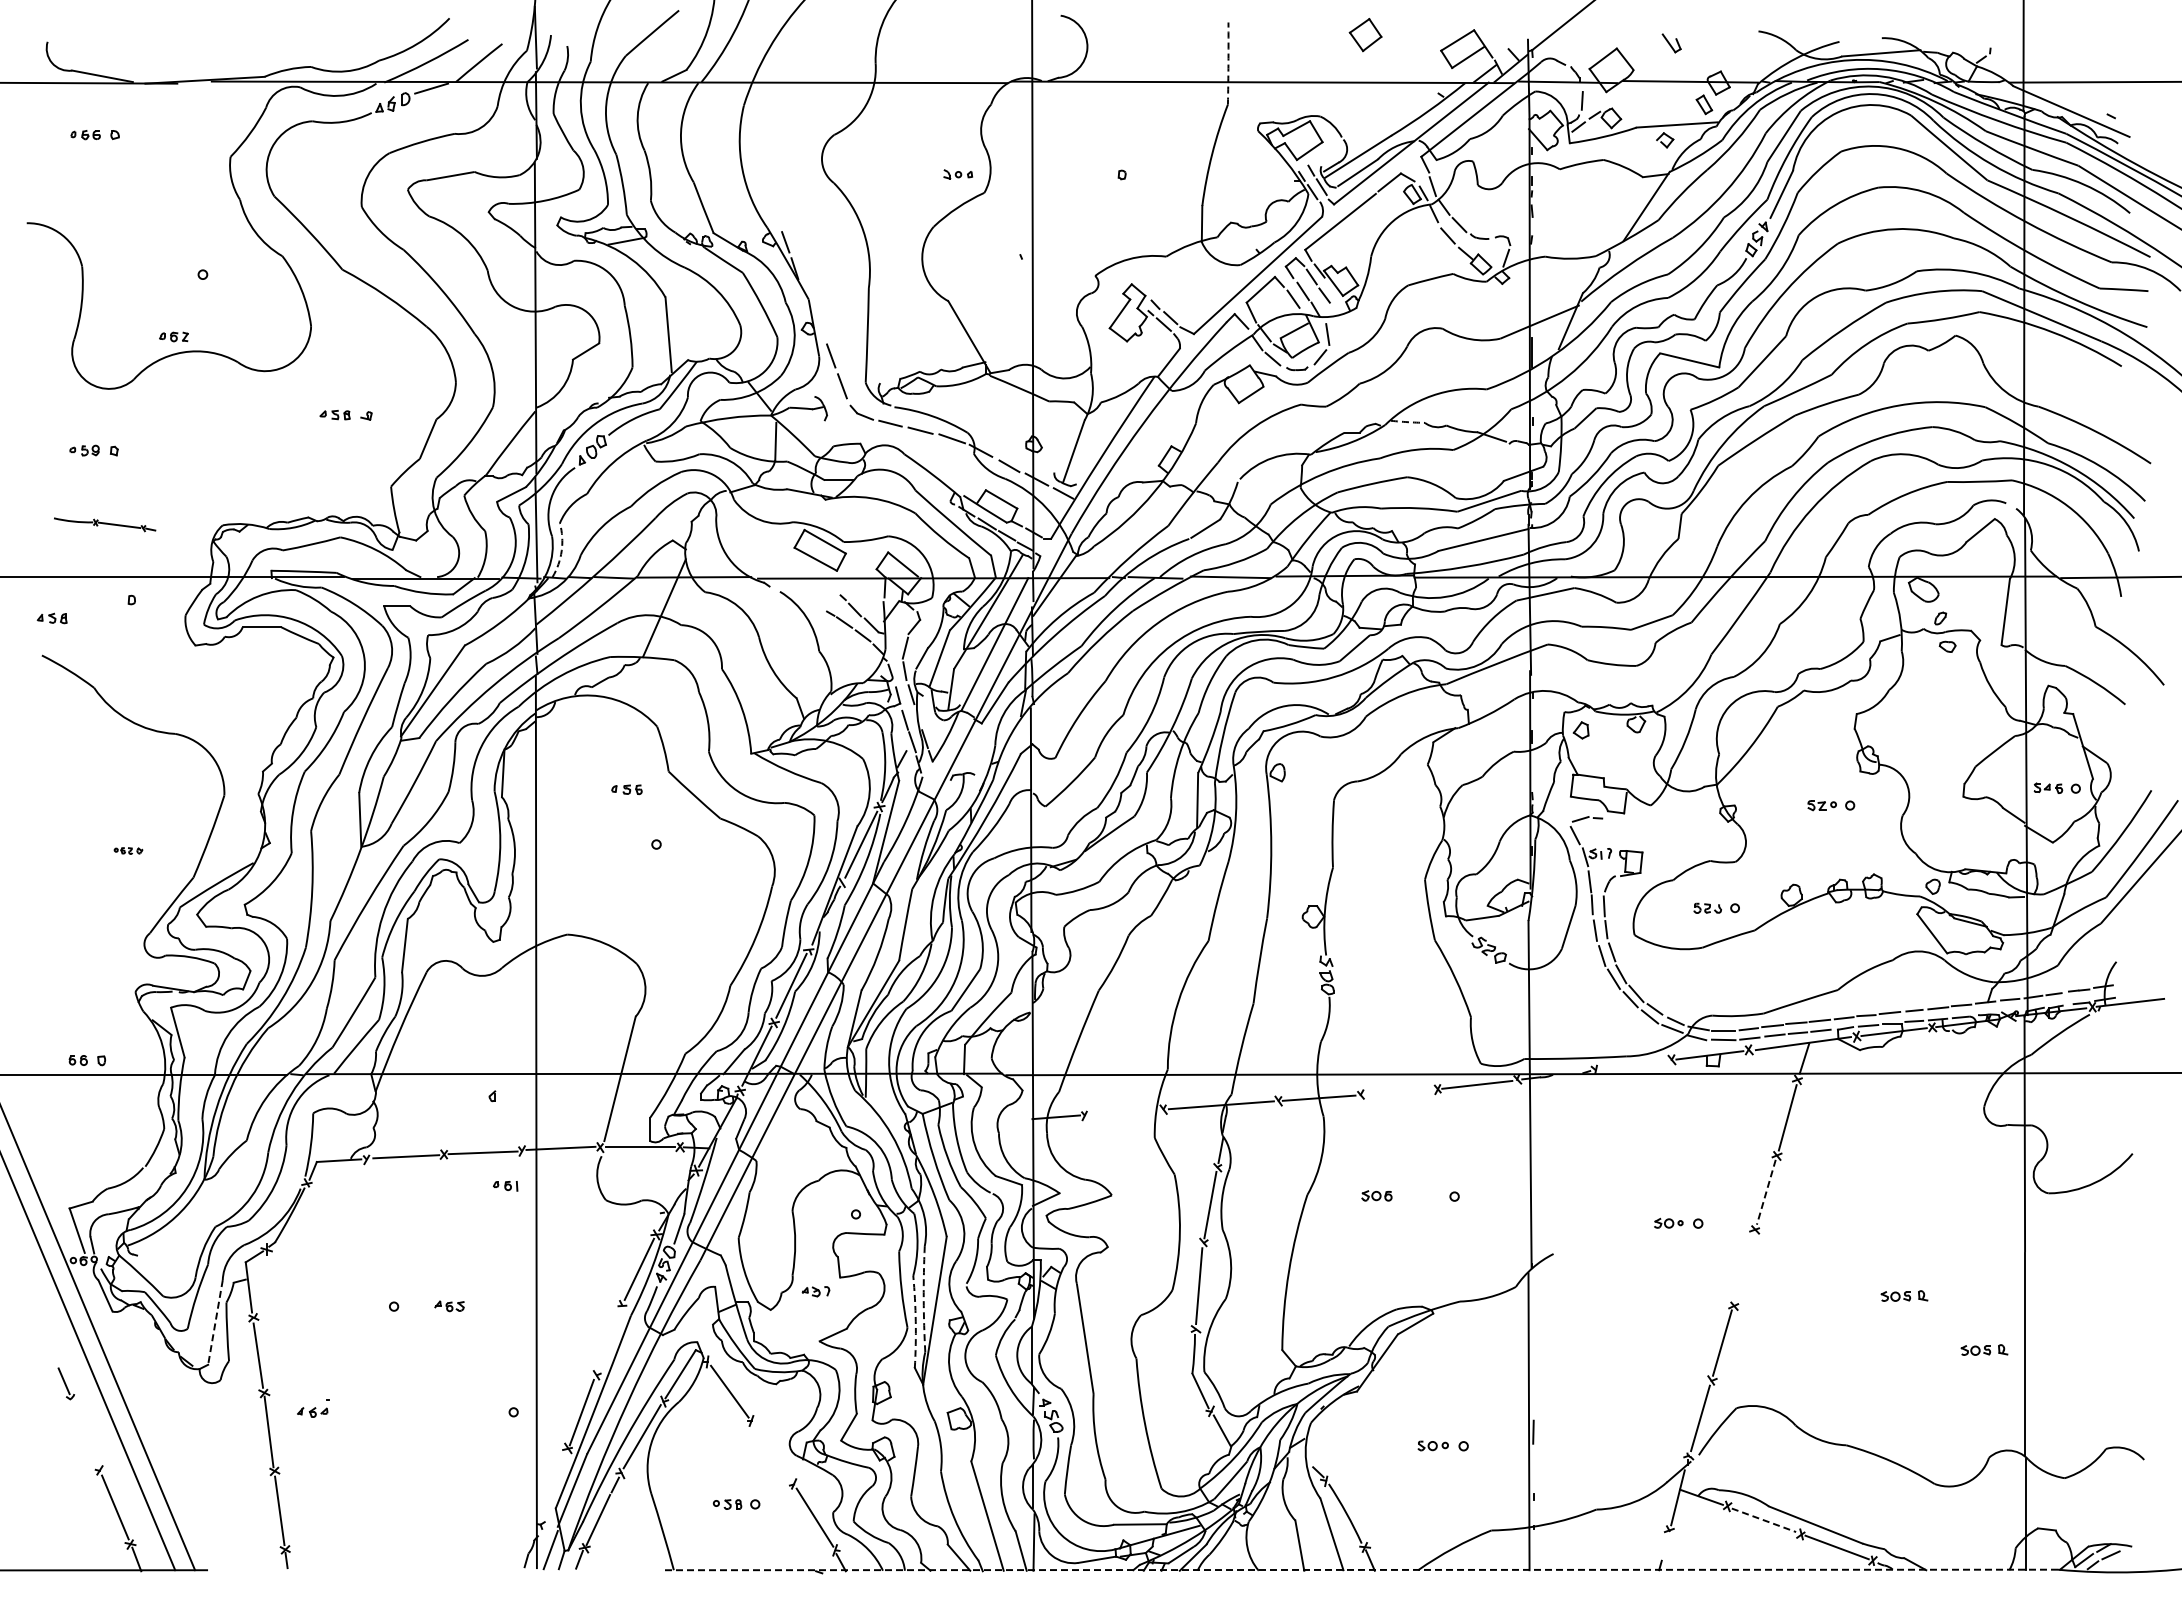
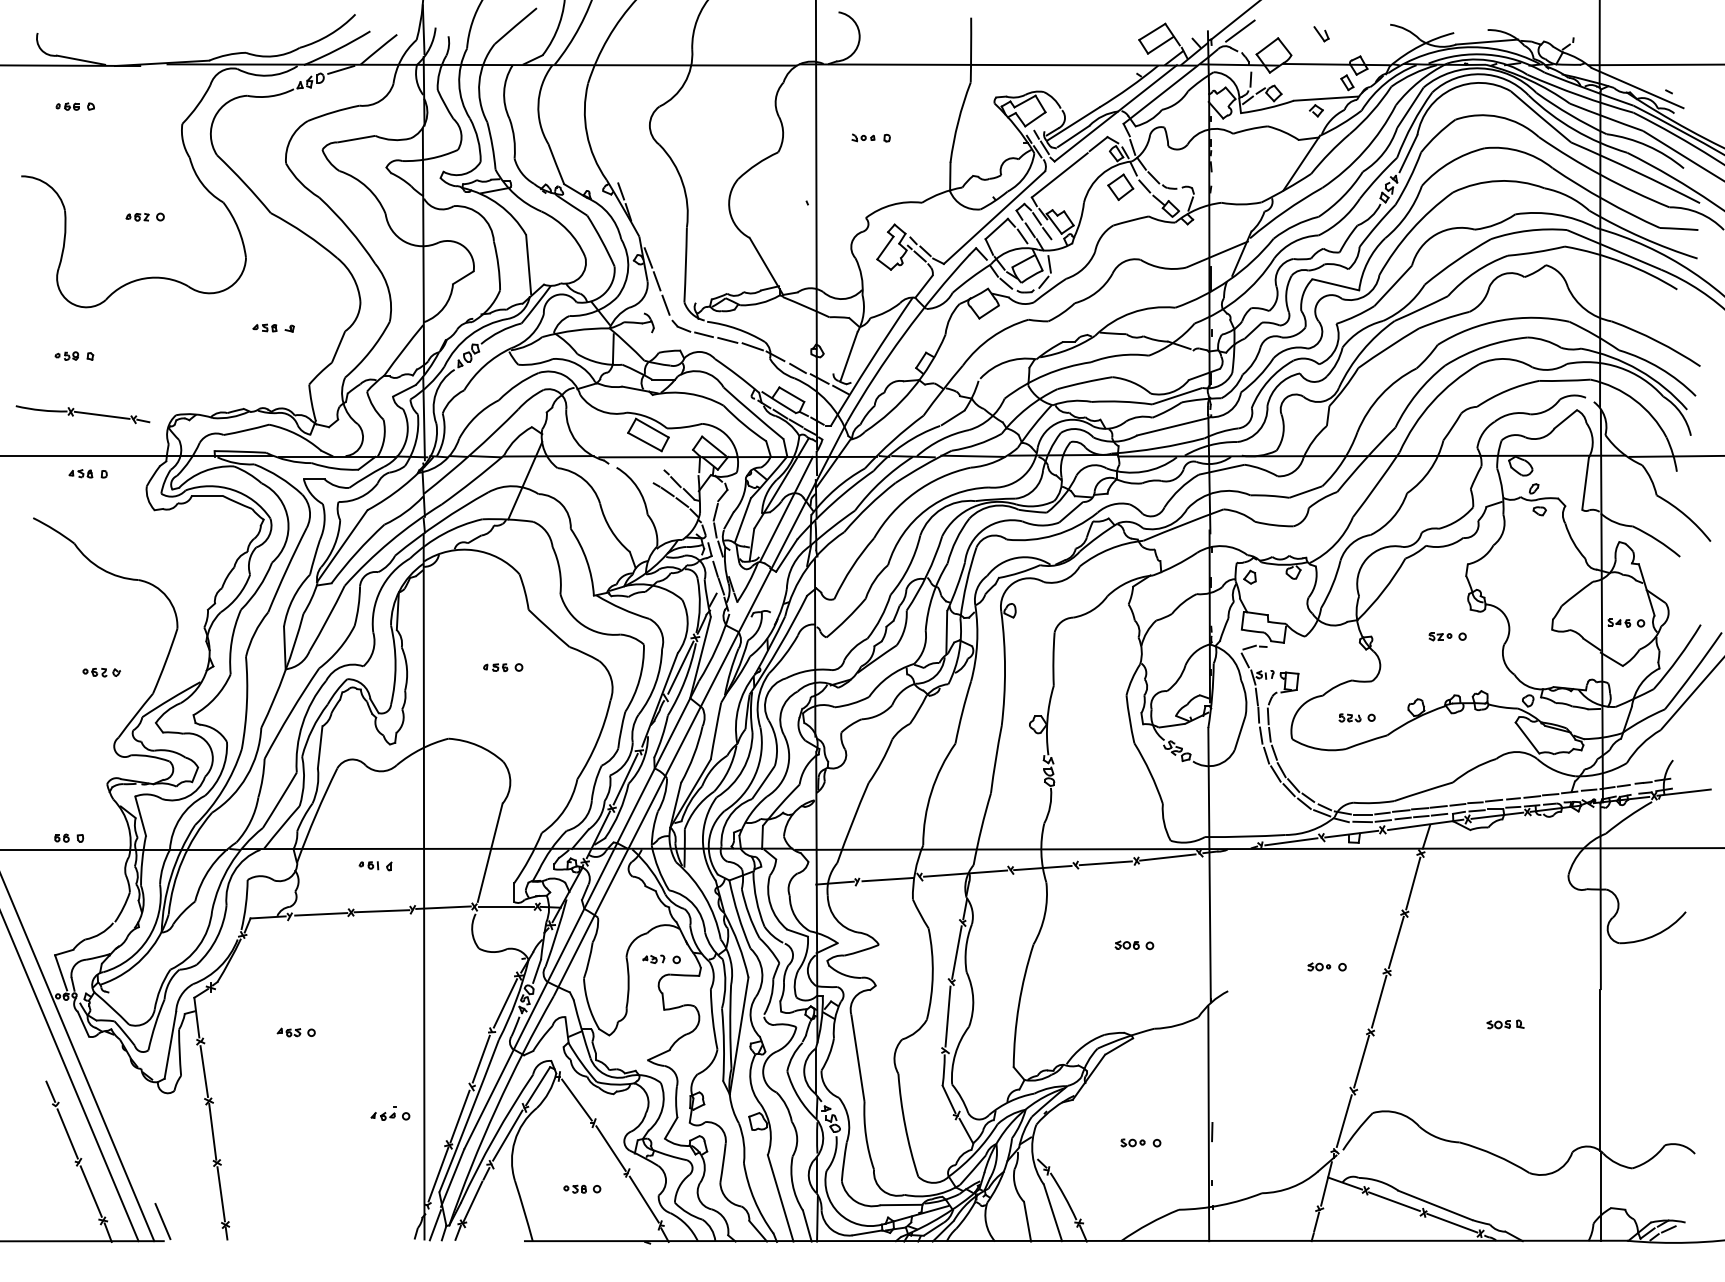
part: (1365, 35) -> (1120, 187), moved
line: (1568, 39) -> (1239, 31), added
arc: (1228, 63) -> (971, 50), dashed -> solid
part: (957, 174) -> (862, 137), moved
line: (819, 326) -> (647, 258), added
part: (173, 336) -> (137, 216), moved
arc: (1407, 422) -> (1112, 333), dashed -> solid
part: (104, 524) -> (82, 414), size x1.67
arc: (561, 550) -> (443, 435), dashed -> solid
part: (51, 618) -> (80, 473), moved
part: (626, 789) -> (495, 667), moved
part: (128, 850) -> (101, 672), size x1.67
line: (1633, 1064) -> (1291, 841), added
line: (1398, 1091) -> (1105, 862), added
line: (1122, 1112) -> (887, 879), added
part: (505, 1186) -> (368, 865), moved
line: (1766, 1192) -> (1396, 942), dashed -> solid
part: (1376, 1195) -> (1126, 944), moved
line: (1744, 1266) -> (1379, 1001), added
part: (815, 1291) -> (653, 959), moved
arc: (923, 1299) -> (730, 1027), dashed -> solid
part: (449, 1306) -> (288, 1032), moved
arc: (915, 1321) -> (723, 1044), dashed -> solid
line: (215, 1322) -> (170, 1045), dashed -> solid
line: (608, 1339) -> (481, 1058), added
part: (1984, 1349) -> (1568, 1066), removed
part: (313, 1408) -> (383, 1113), moved
line: (85, 1434) -> (67, 1133), added
line: (772, 1452) -> (610, 1148), added
line: (554, 1485) -> (438, 1174), added
line: (1764, 1520) -> (1394, 1201), dashed -> solid
line: (205, 1545) -> (162, 1221), added
line: (1665, 1546) -> (1316, 1222), added
line: (1360, 1569) -> (1075, 1240), dashed -> solid

